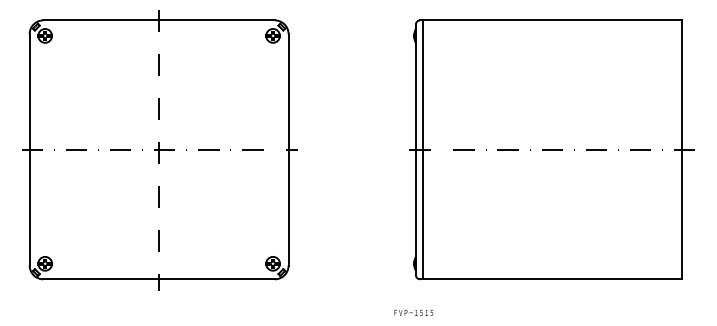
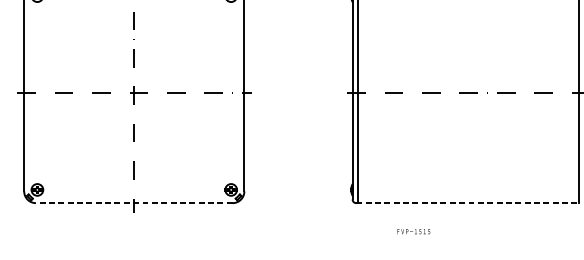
line: (159, 279) -> (134, 203), solid -> dashed
line: (550, 279) -> (467, 203), solid -> dashed
text: (413, 312) -> (413, 231), moved

